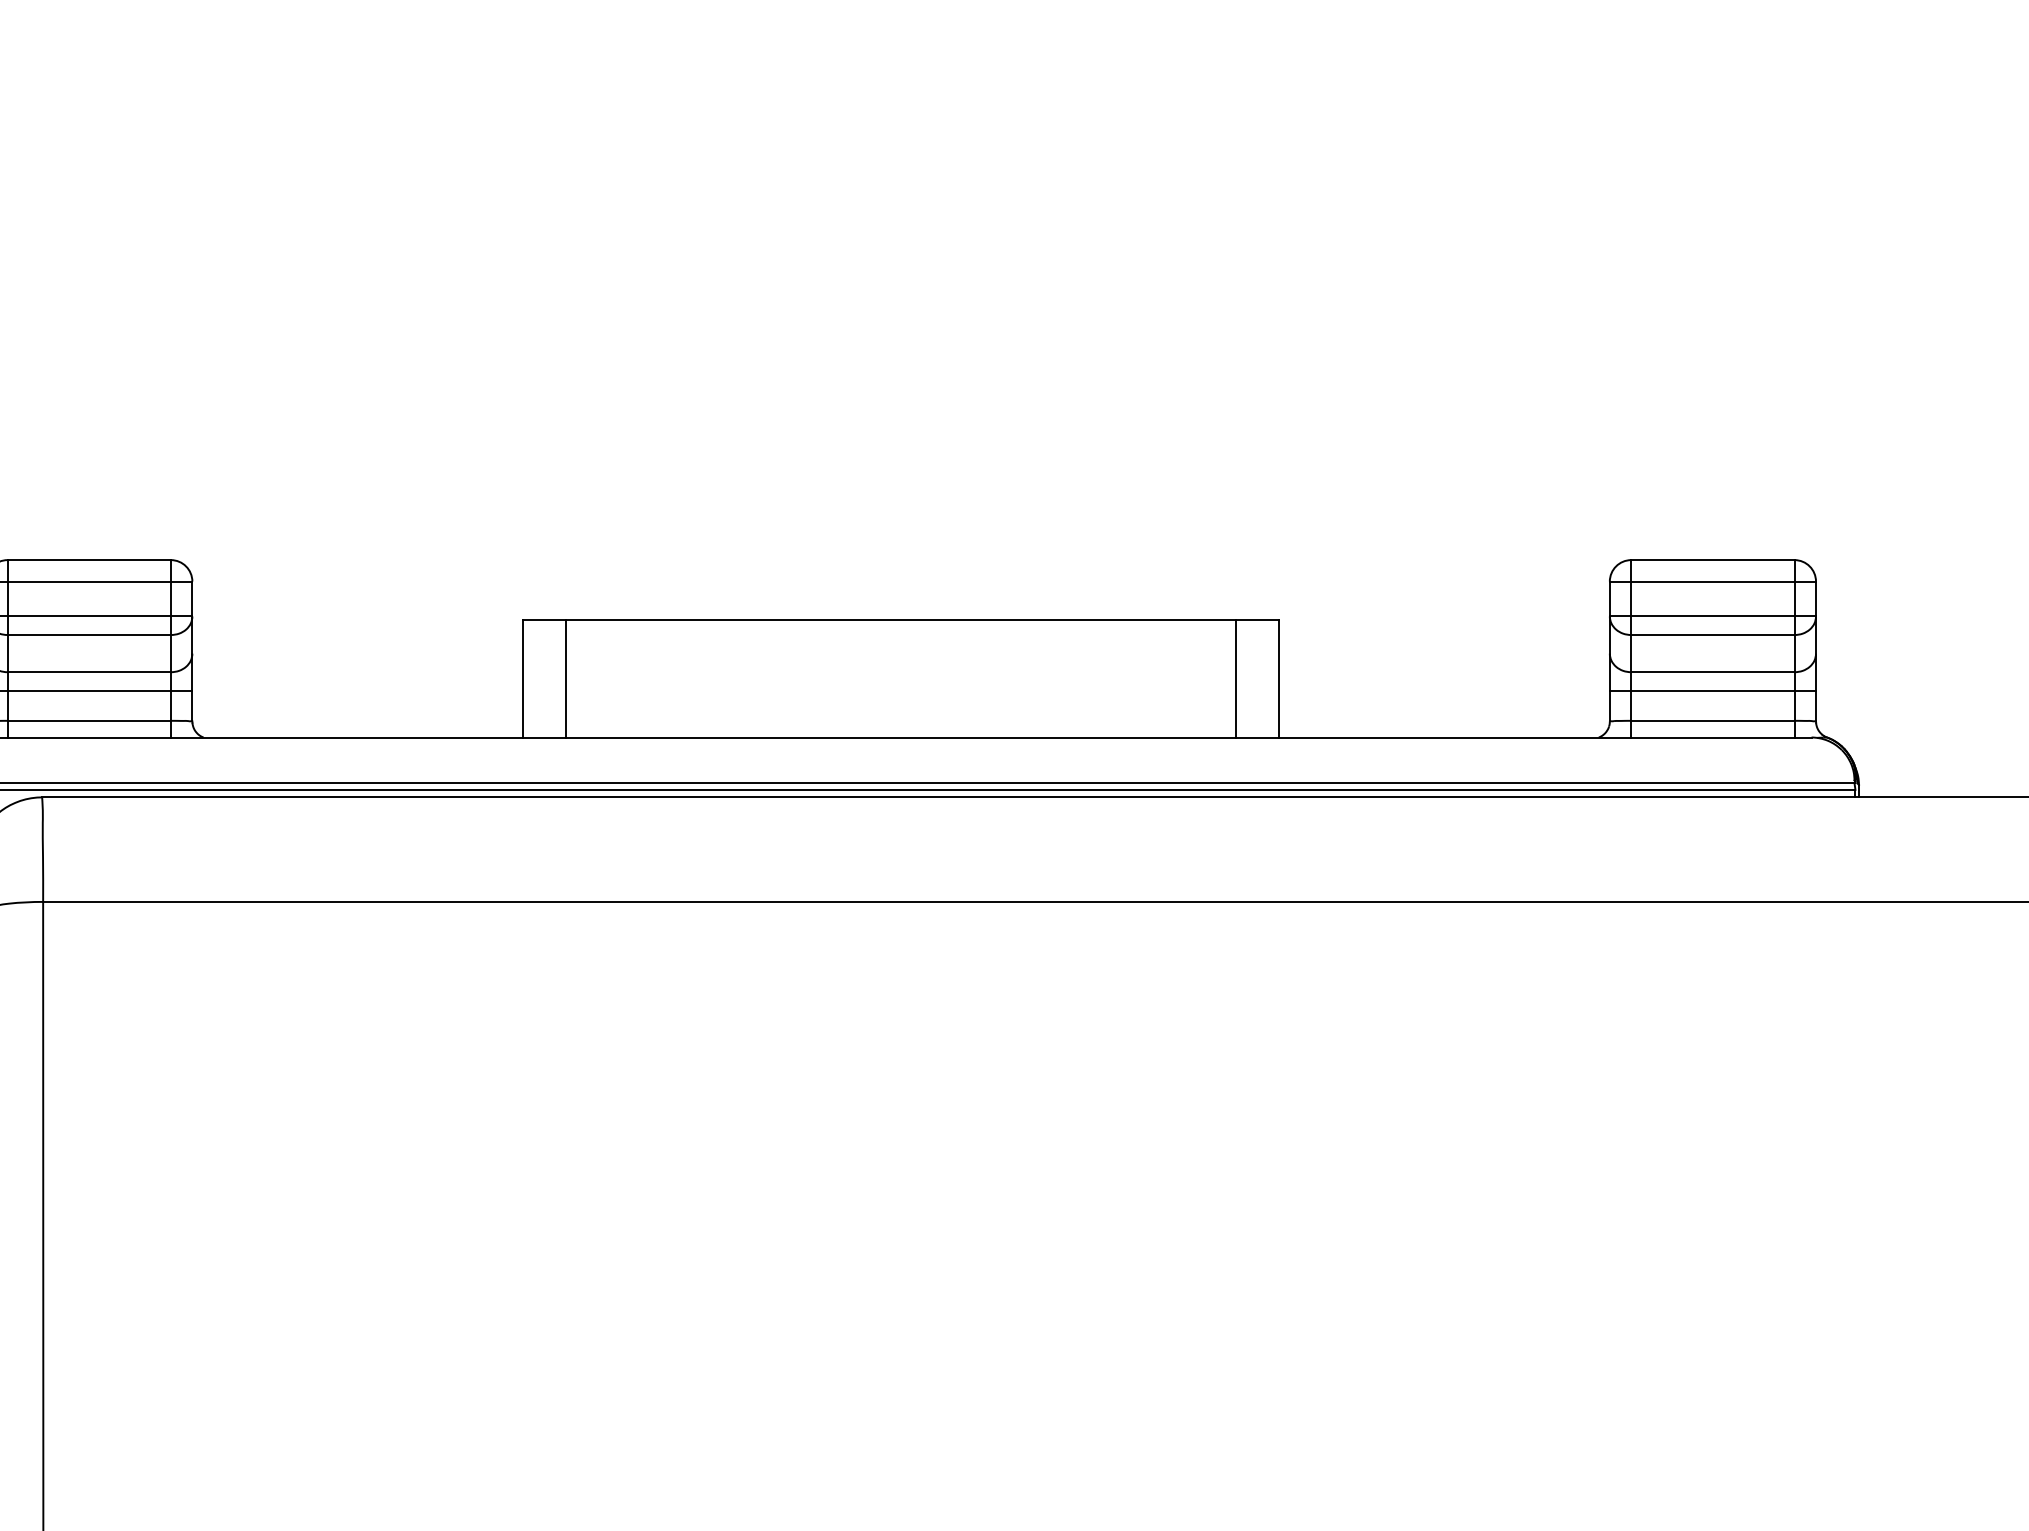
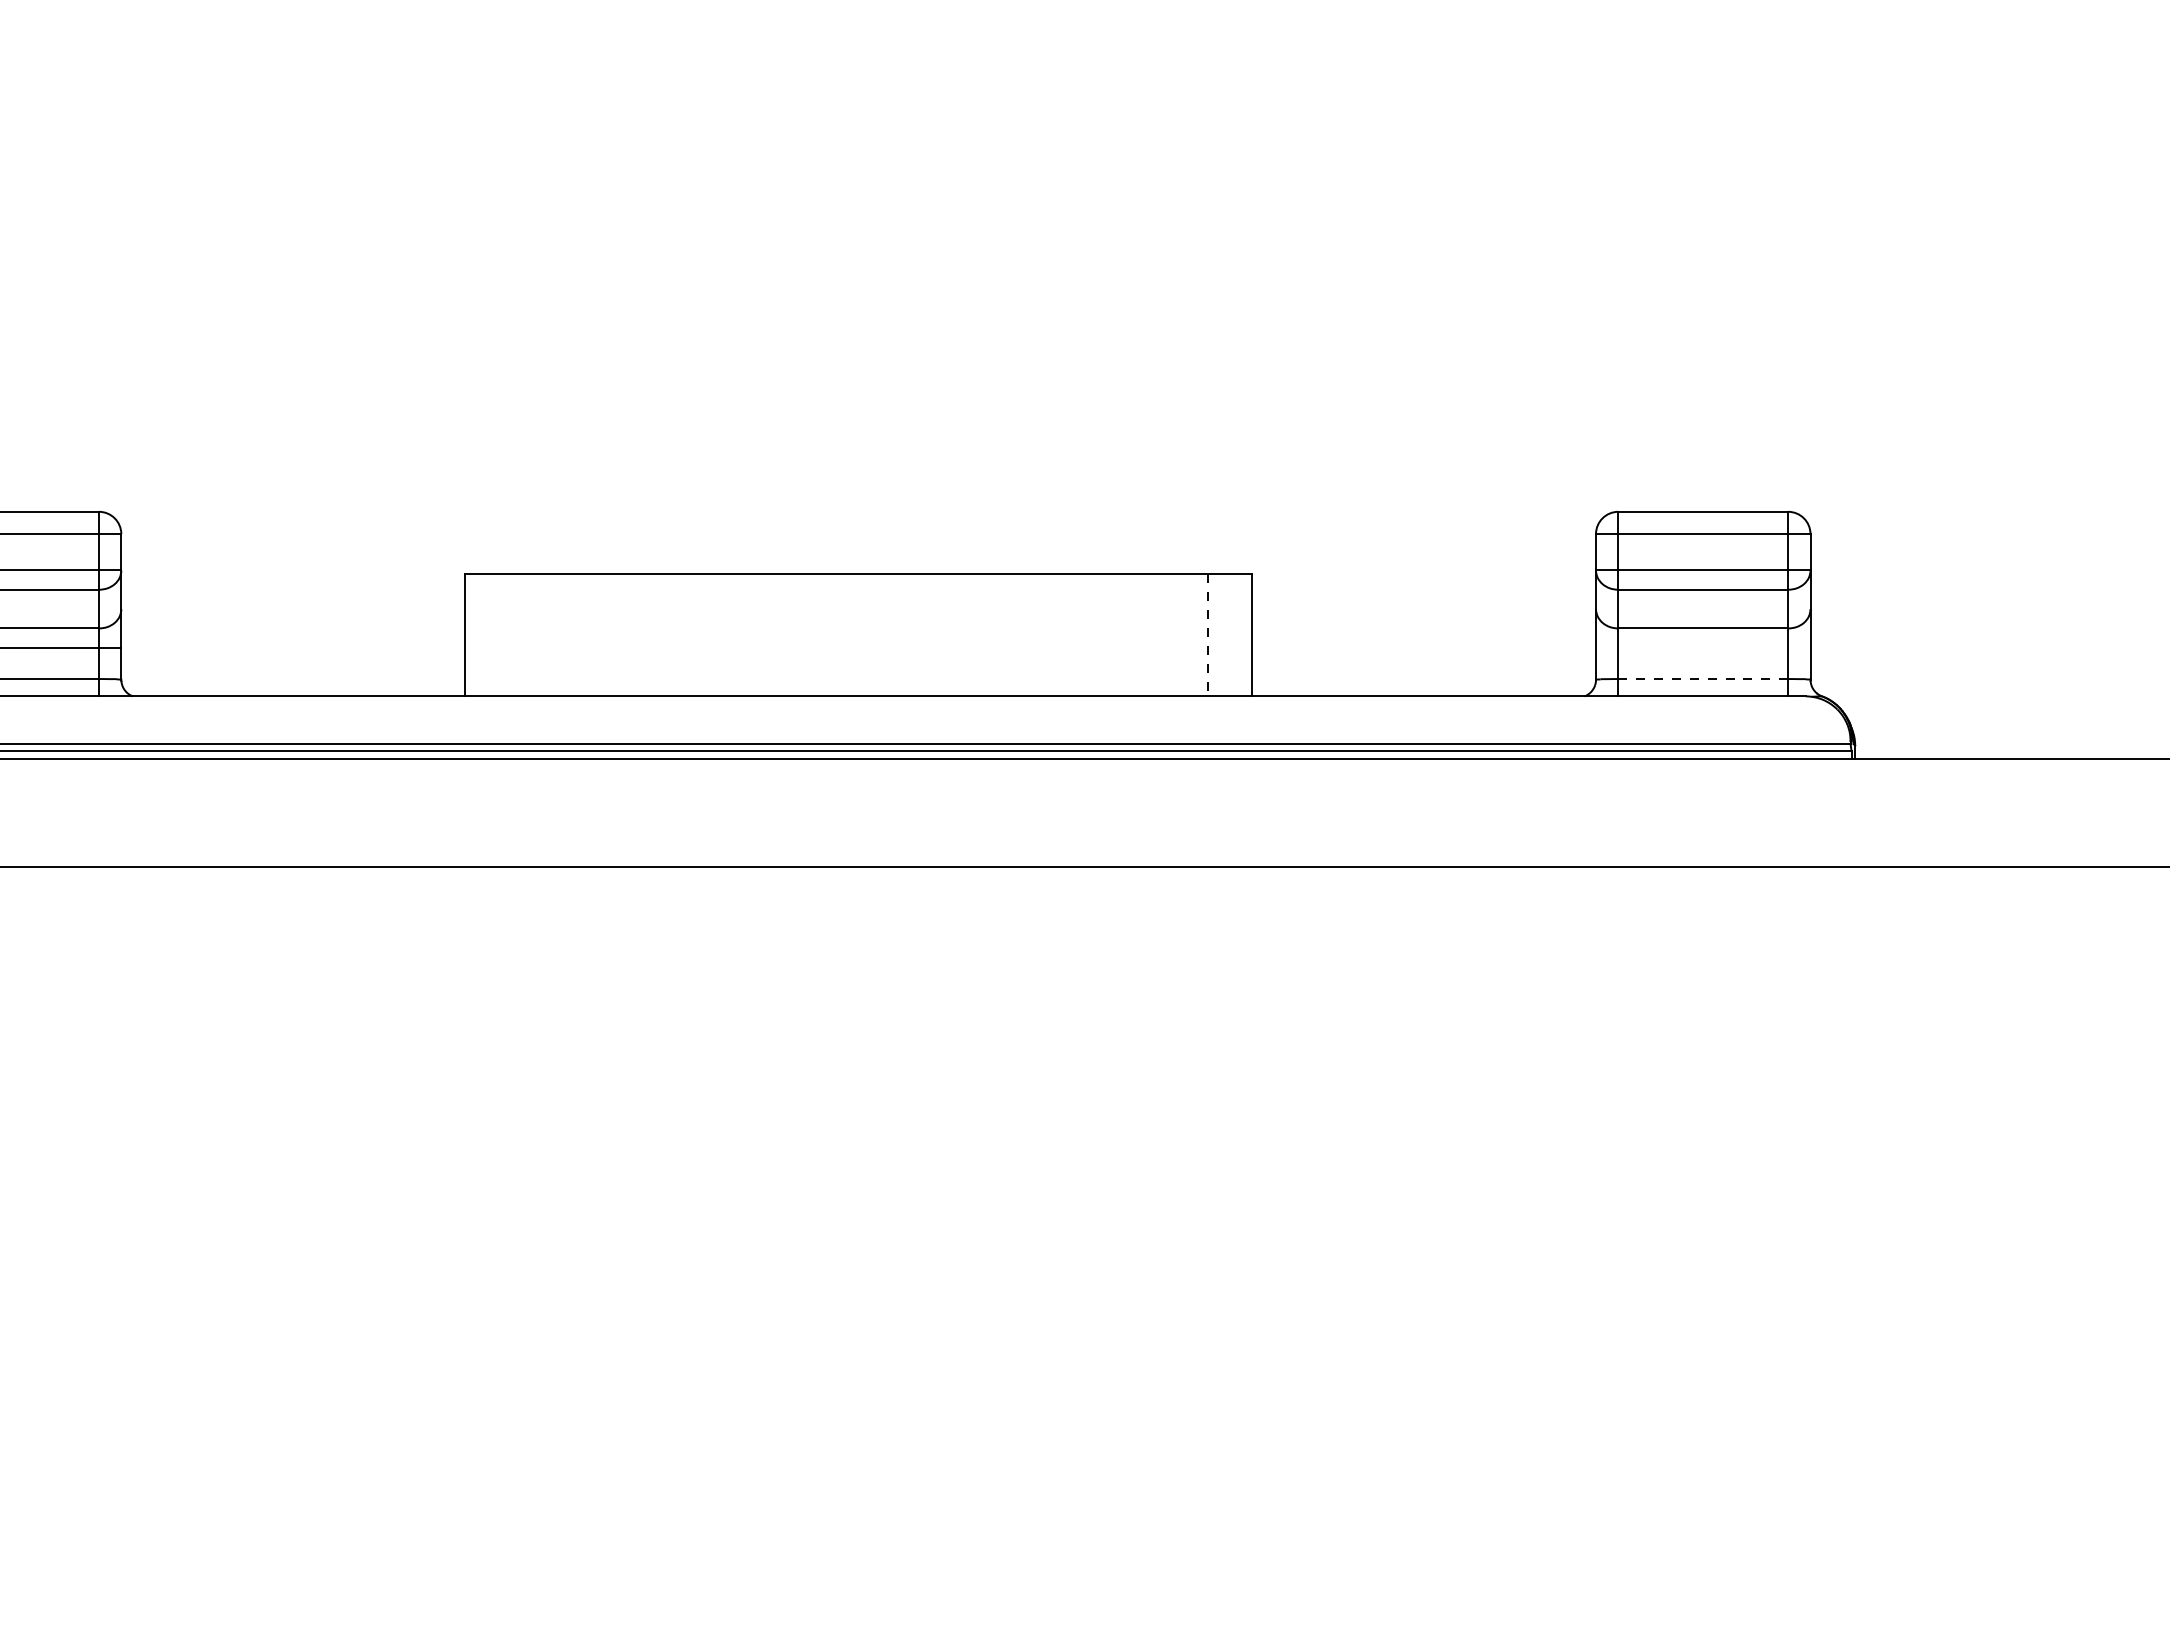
line: (565, 678) -> (509, 635), removed
line: (1236, 678) -> (1207, 635), solid -> dashed
line: (1713, 690) -> (1703, 647), removed
line: (1713, 721) -> (1703, 679), solid -> dashed

